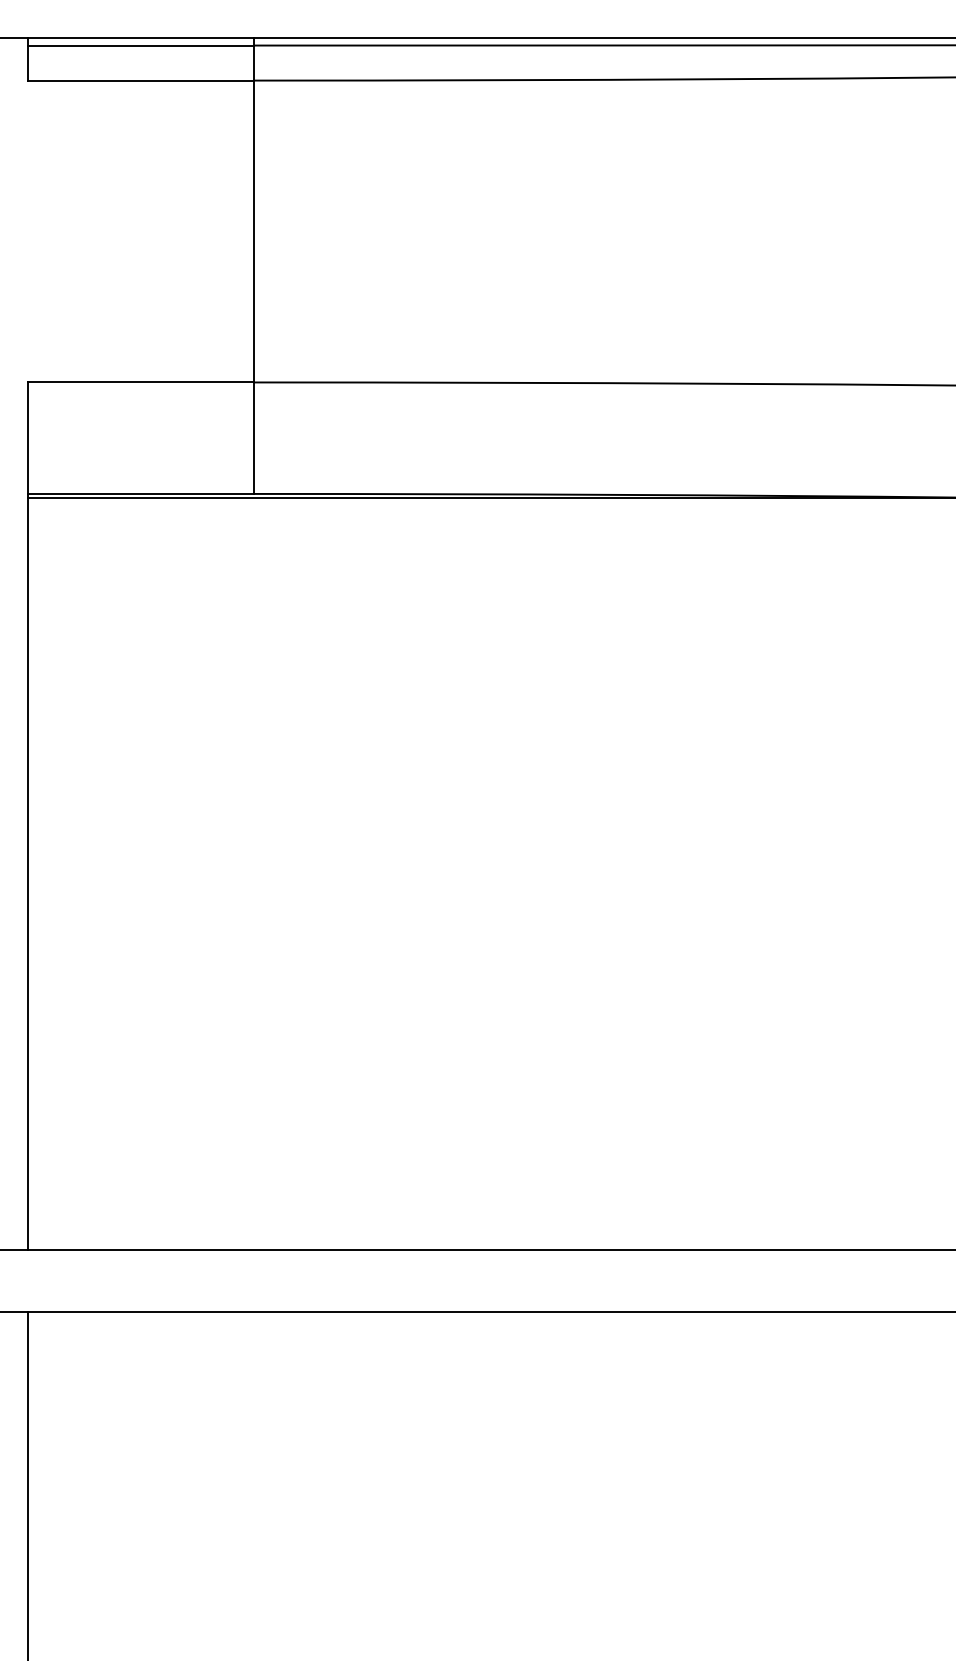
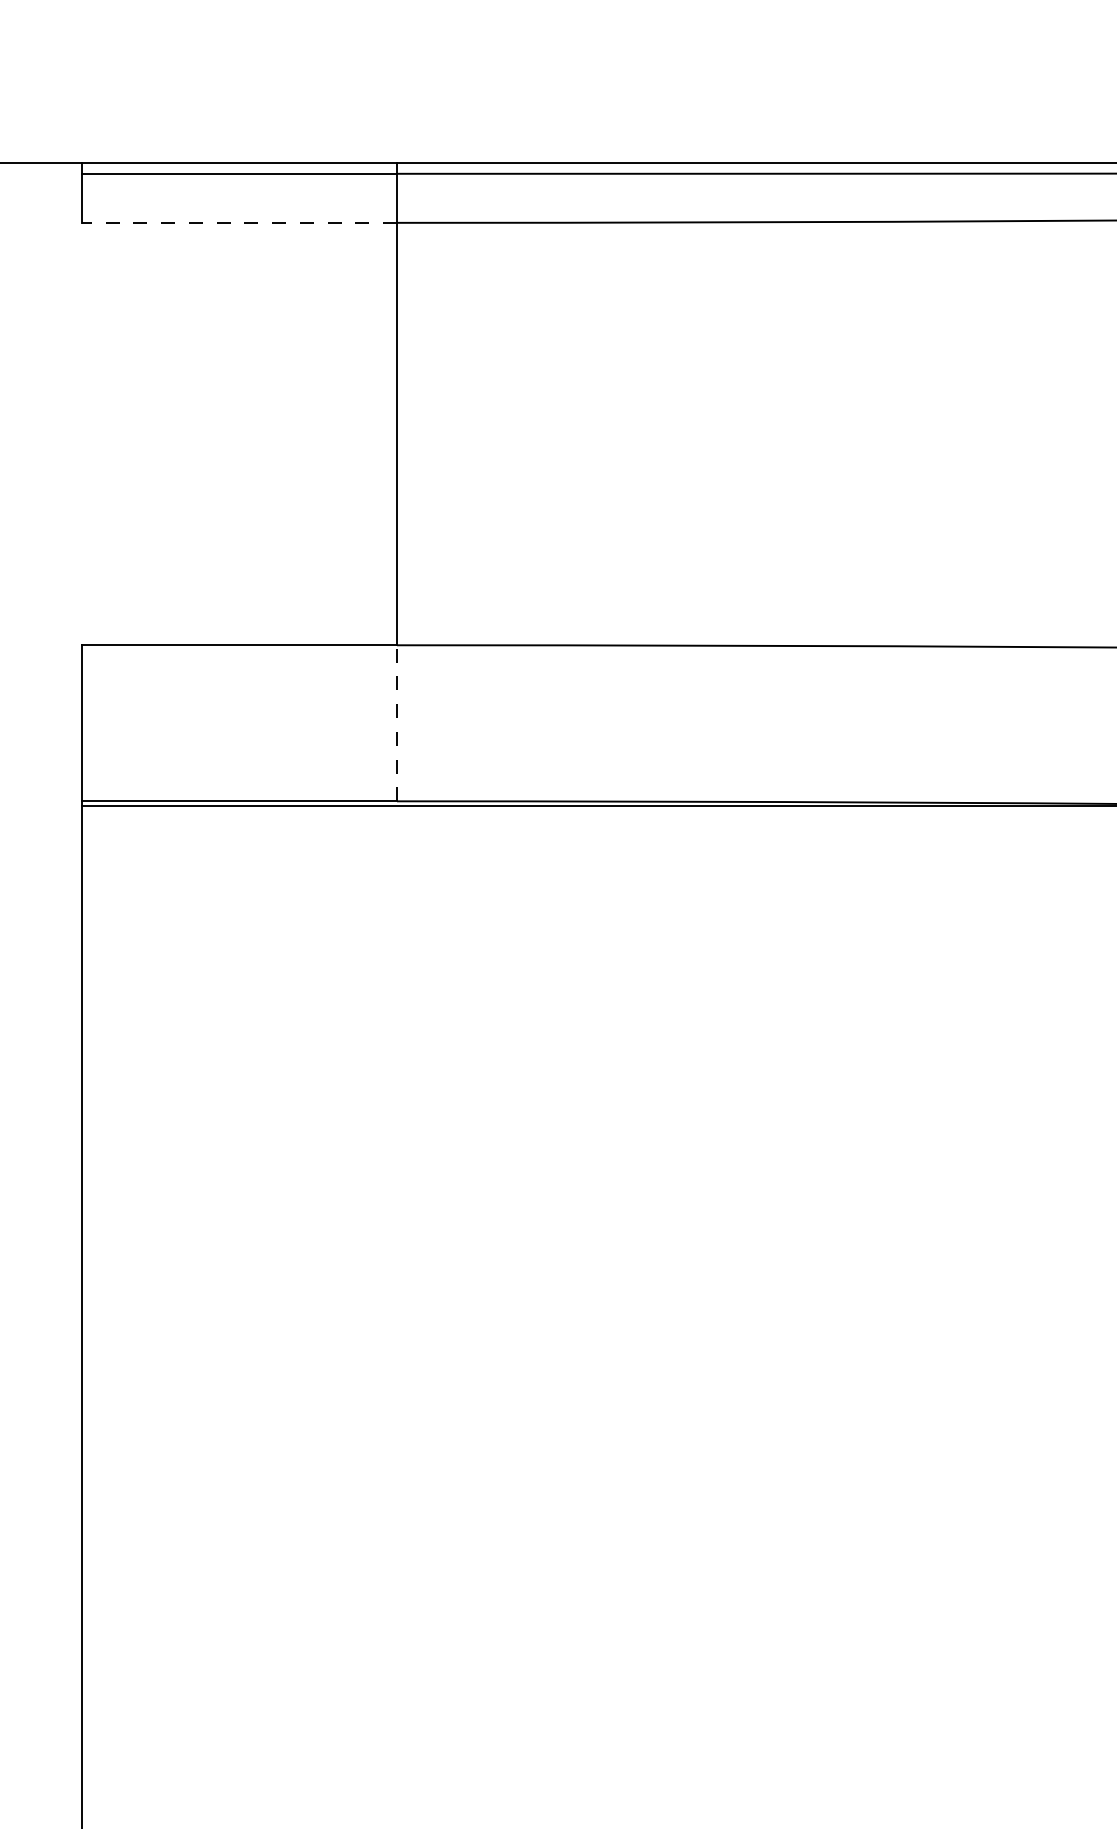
line: (140, 80) -> (238, 222), solid -> dashed
line: (253, 438) -> (396, 723), solid -> dashed

